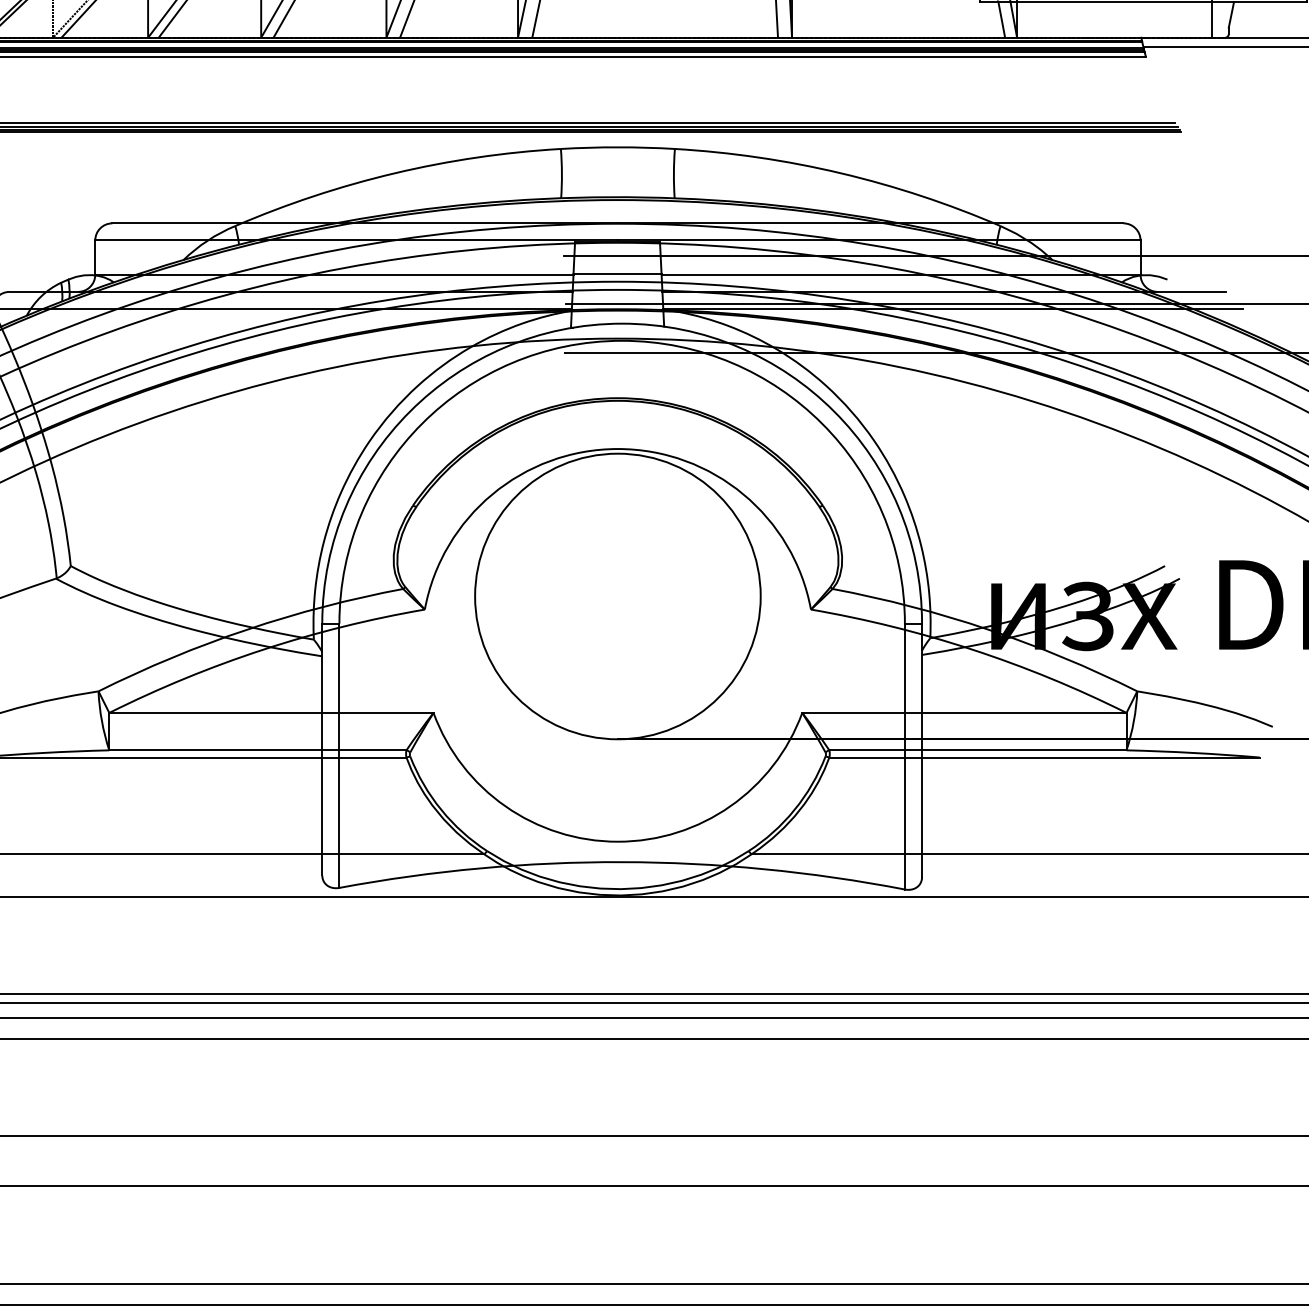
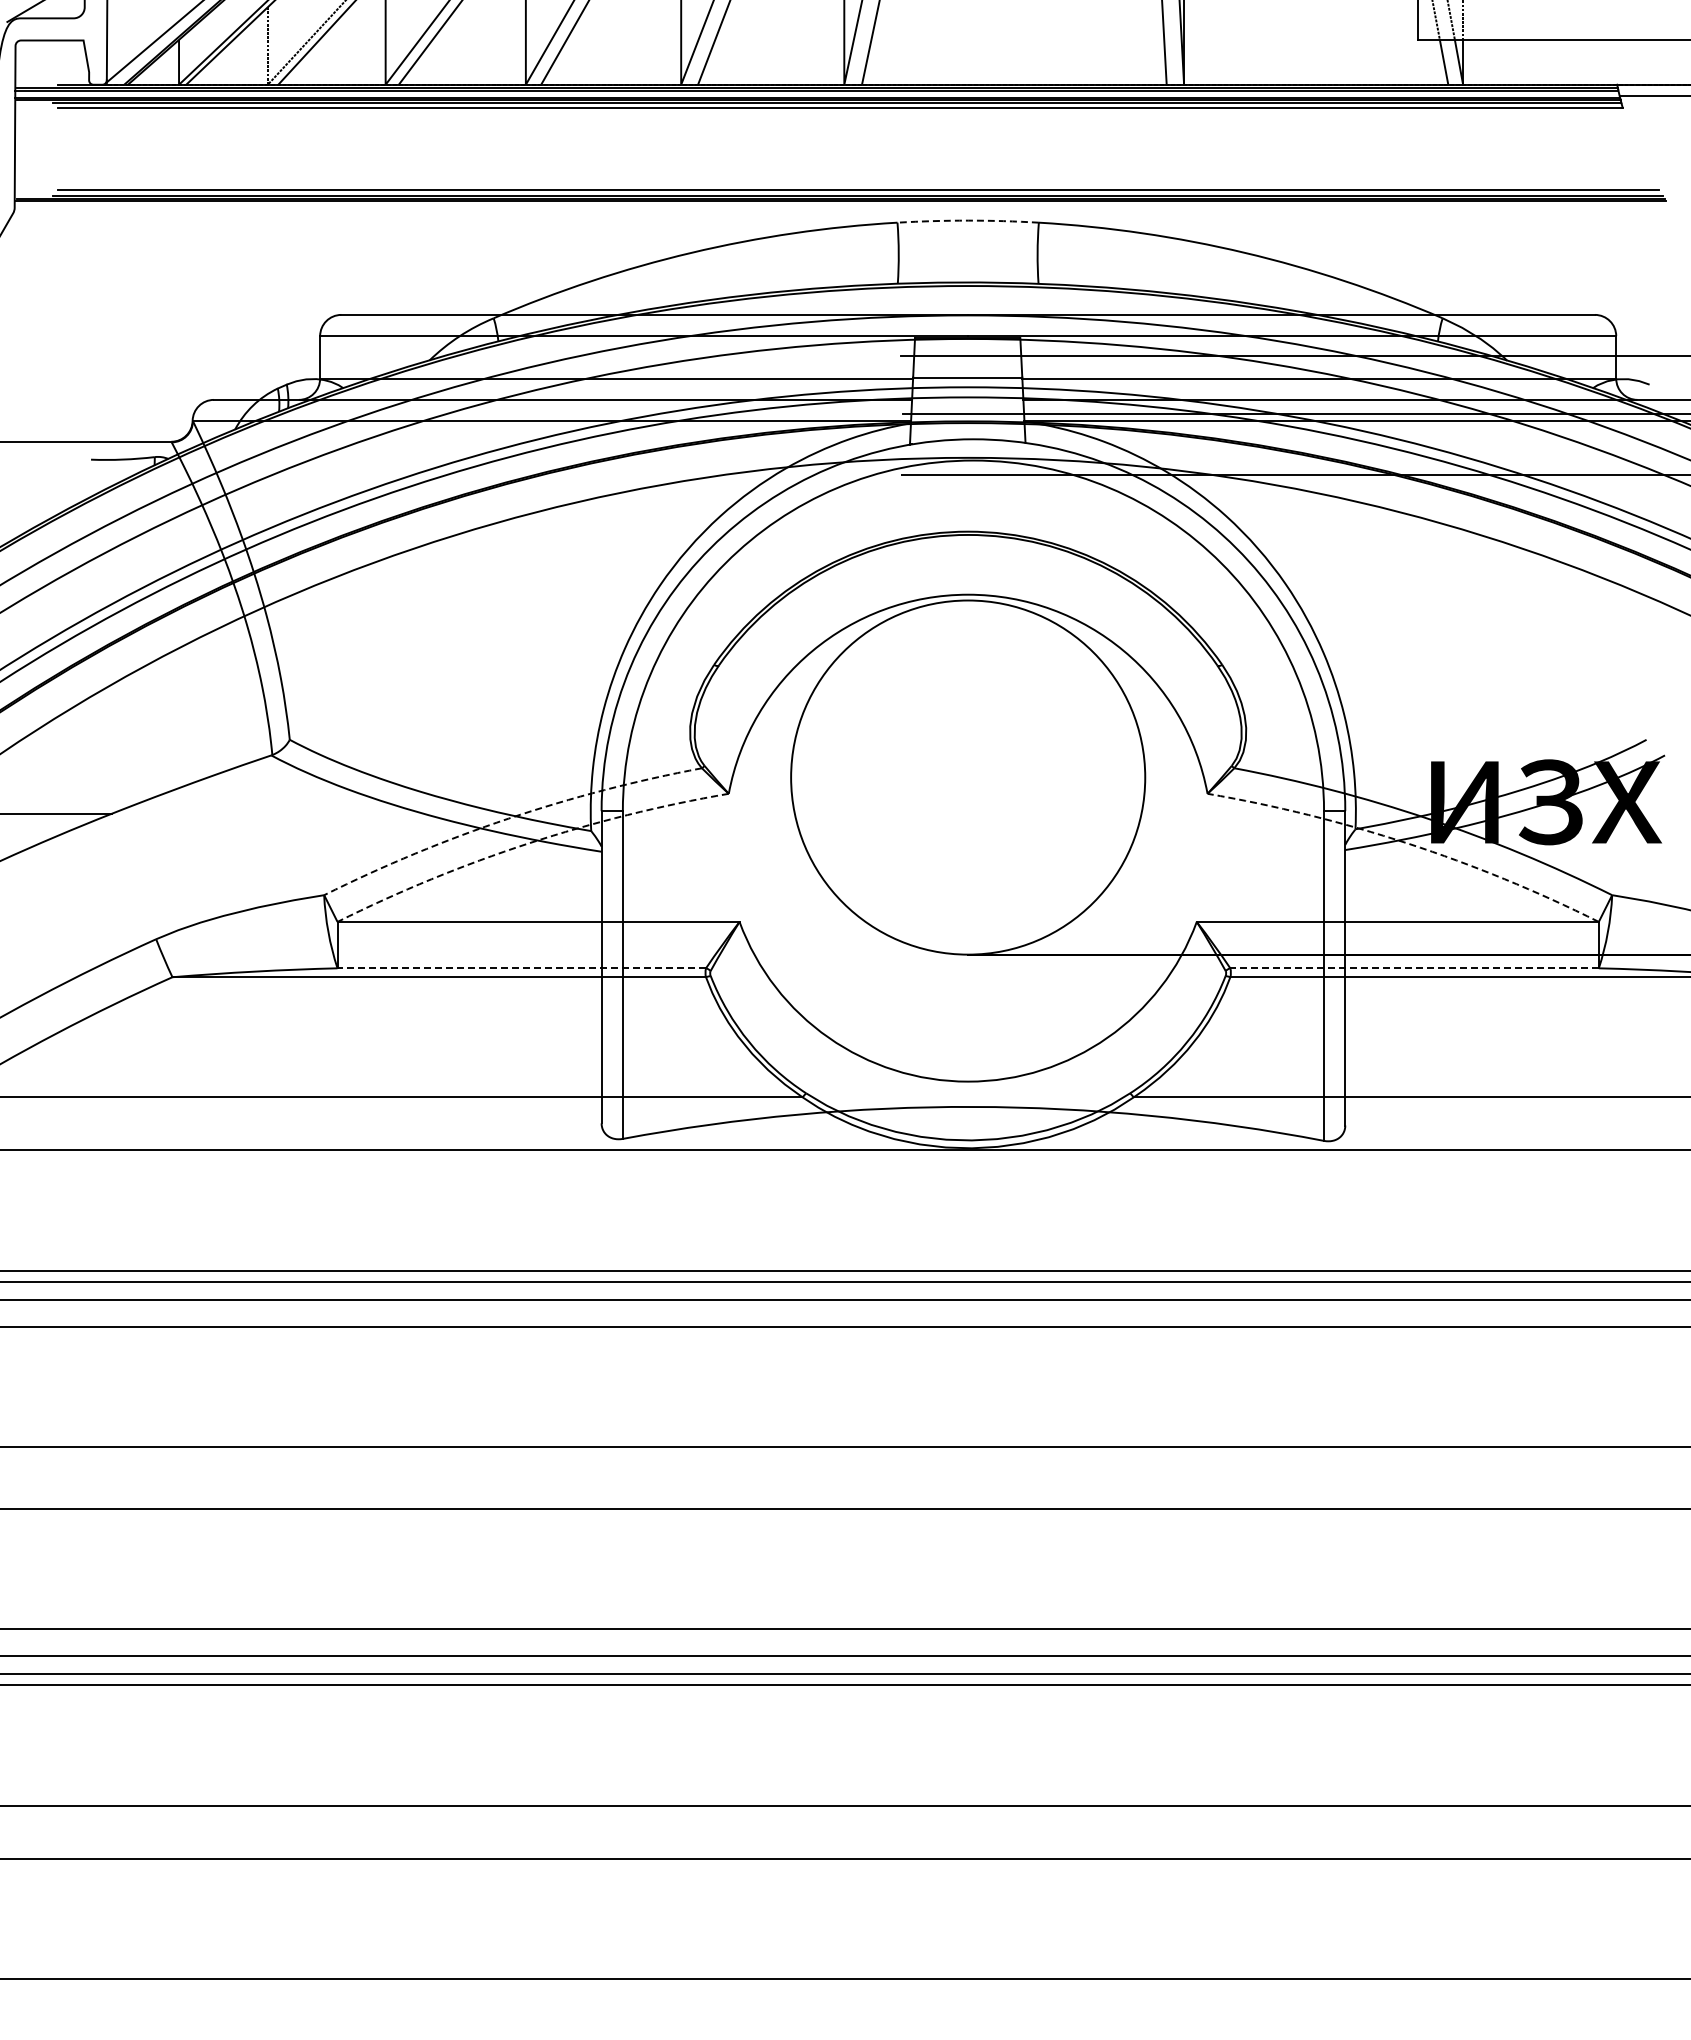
arc: (618, 147) -> (968, 220), solid -> dashed
arc: (247, 629) -> (508, 818), solid -> dashed
arc: (263, 649) -> (528, 843), solid -> dashed
arc: (972, 649) -> (1407, 843), solid -> dashed
line: (257, 750) -> (521, 968), solid -> dashed
line: (977, 750) -> (1414, 968), solid -> dashed

